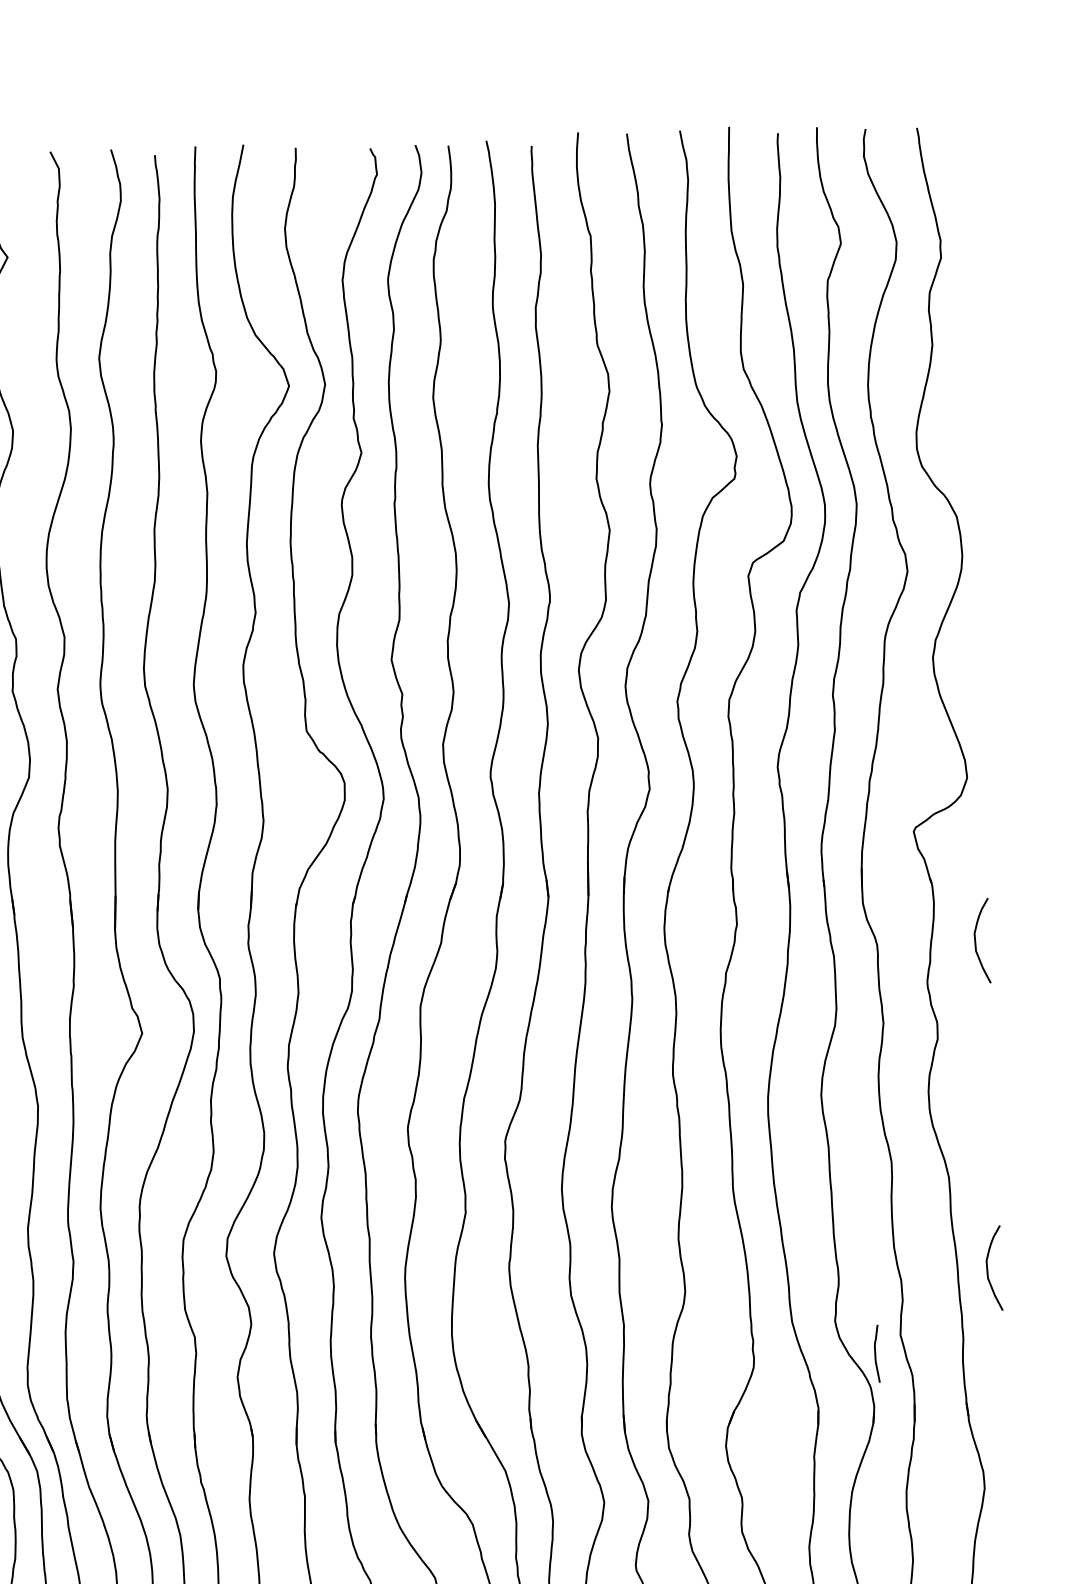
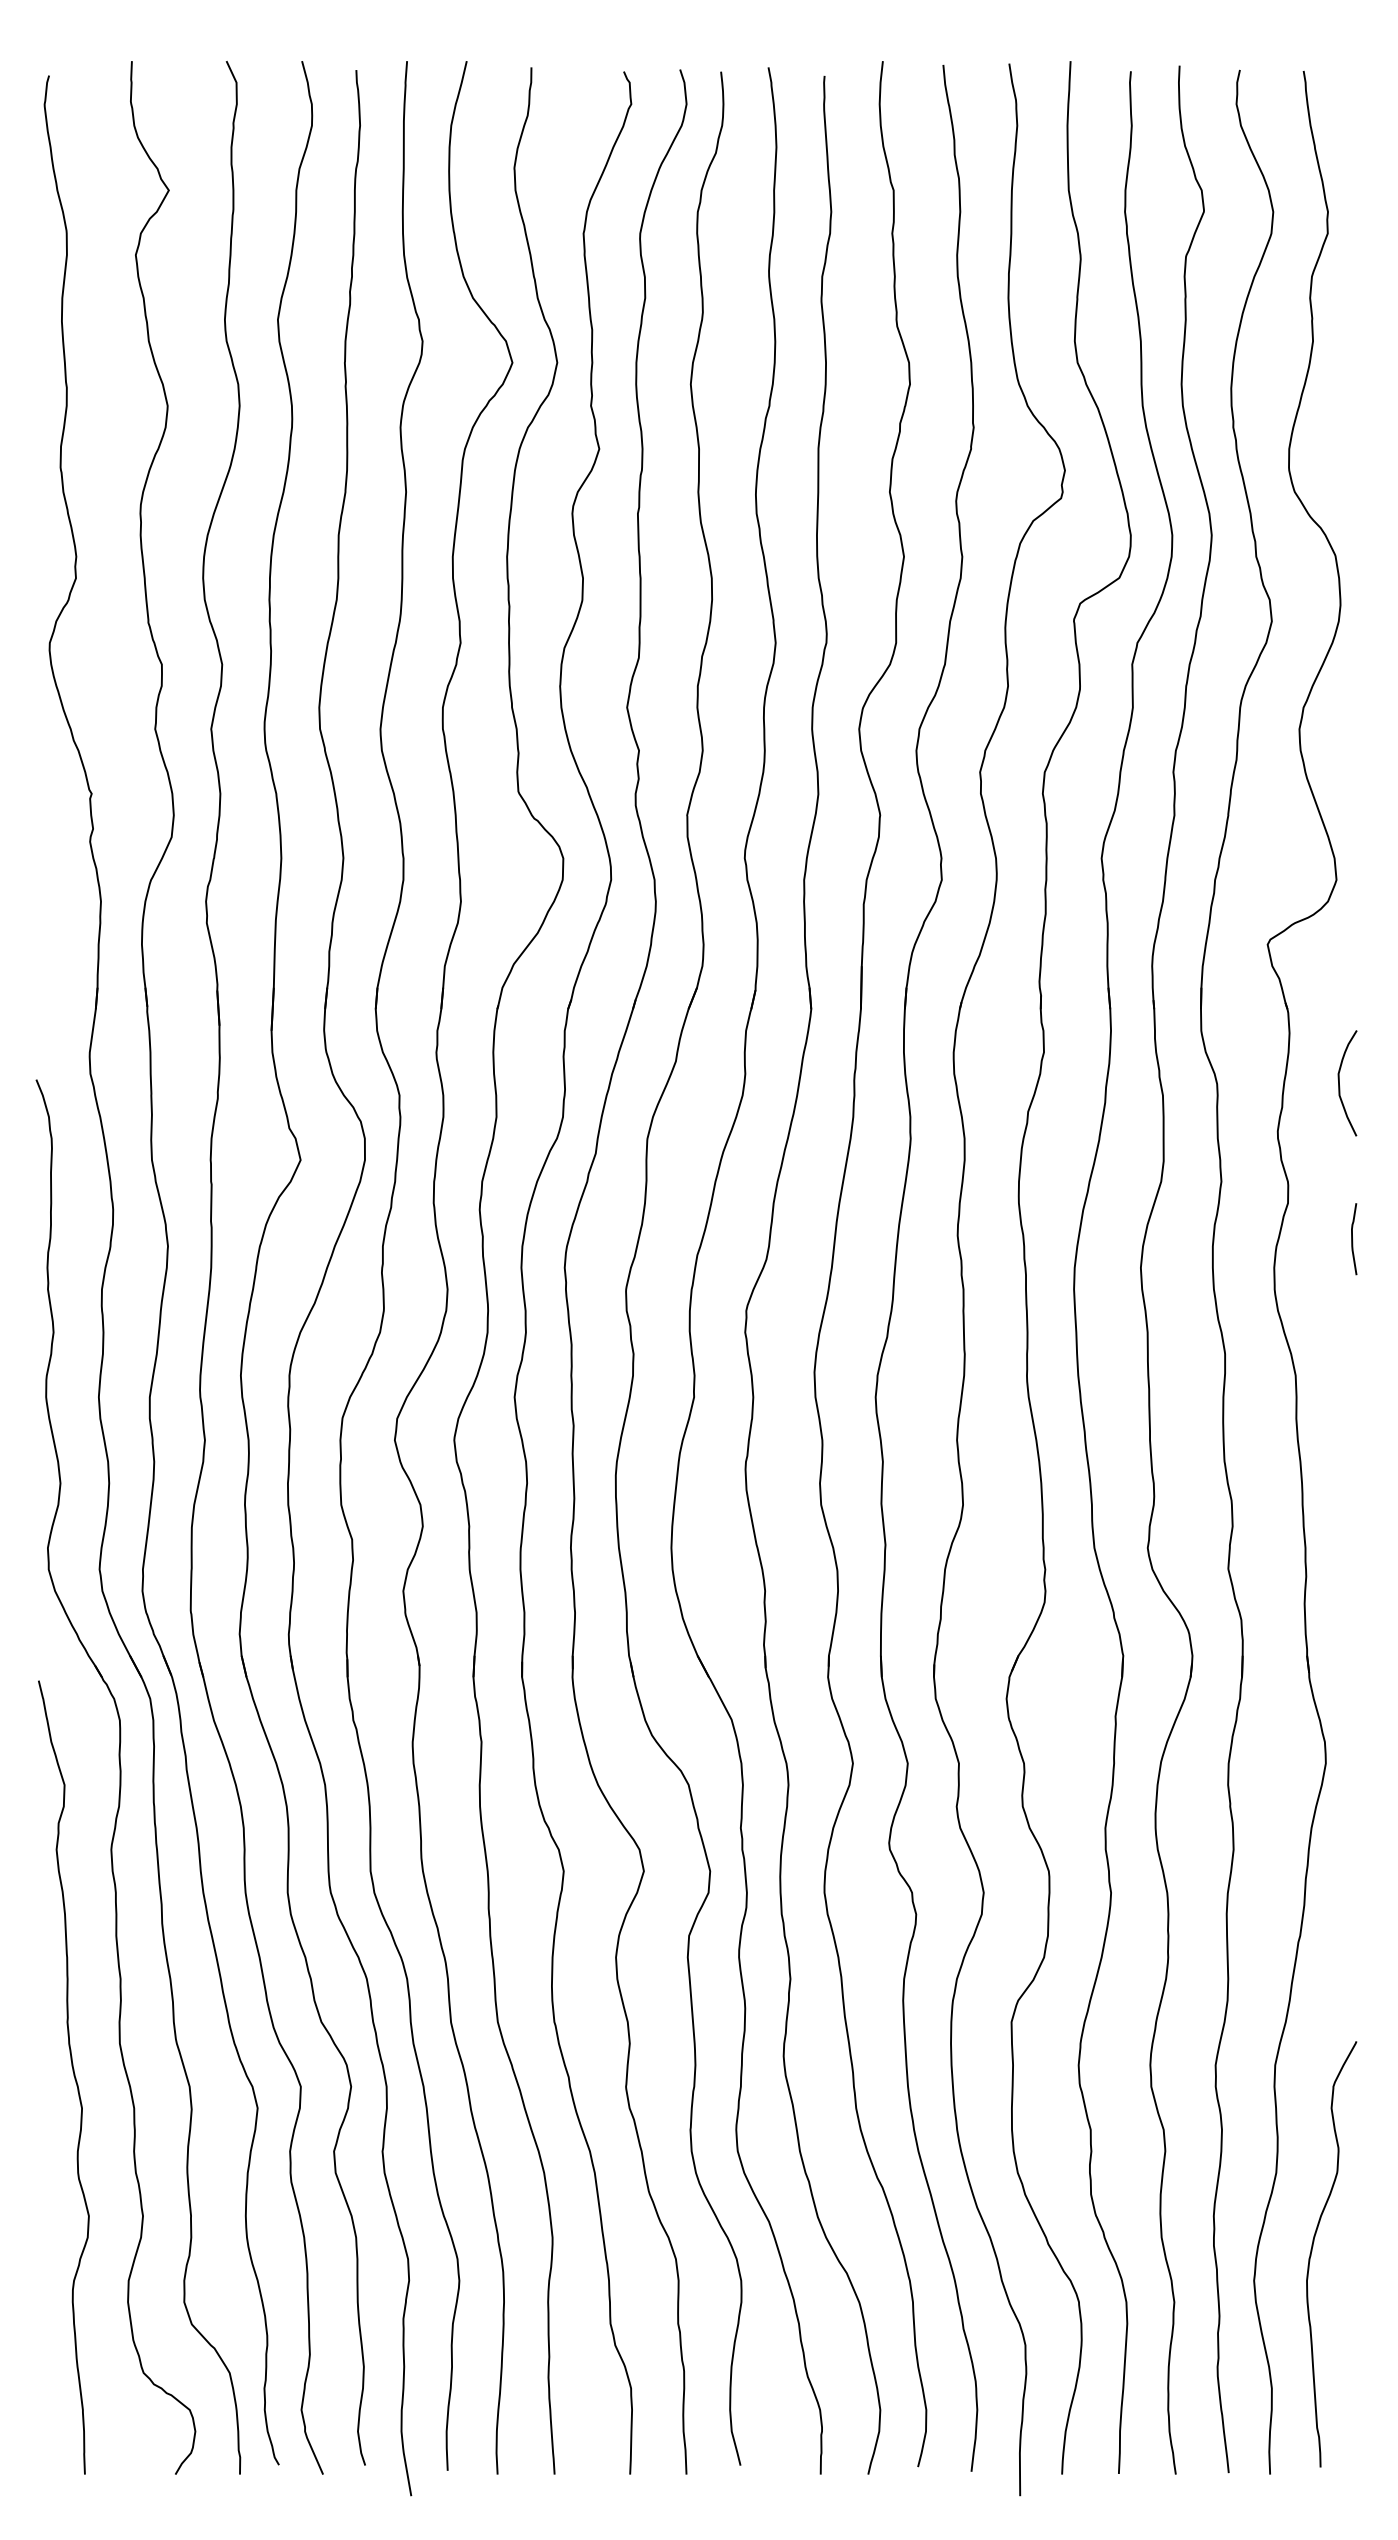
curve: (987, 1268) -> (1339, 1490), removed
curve: (876, 1354) -> (1353, 1240), moved

